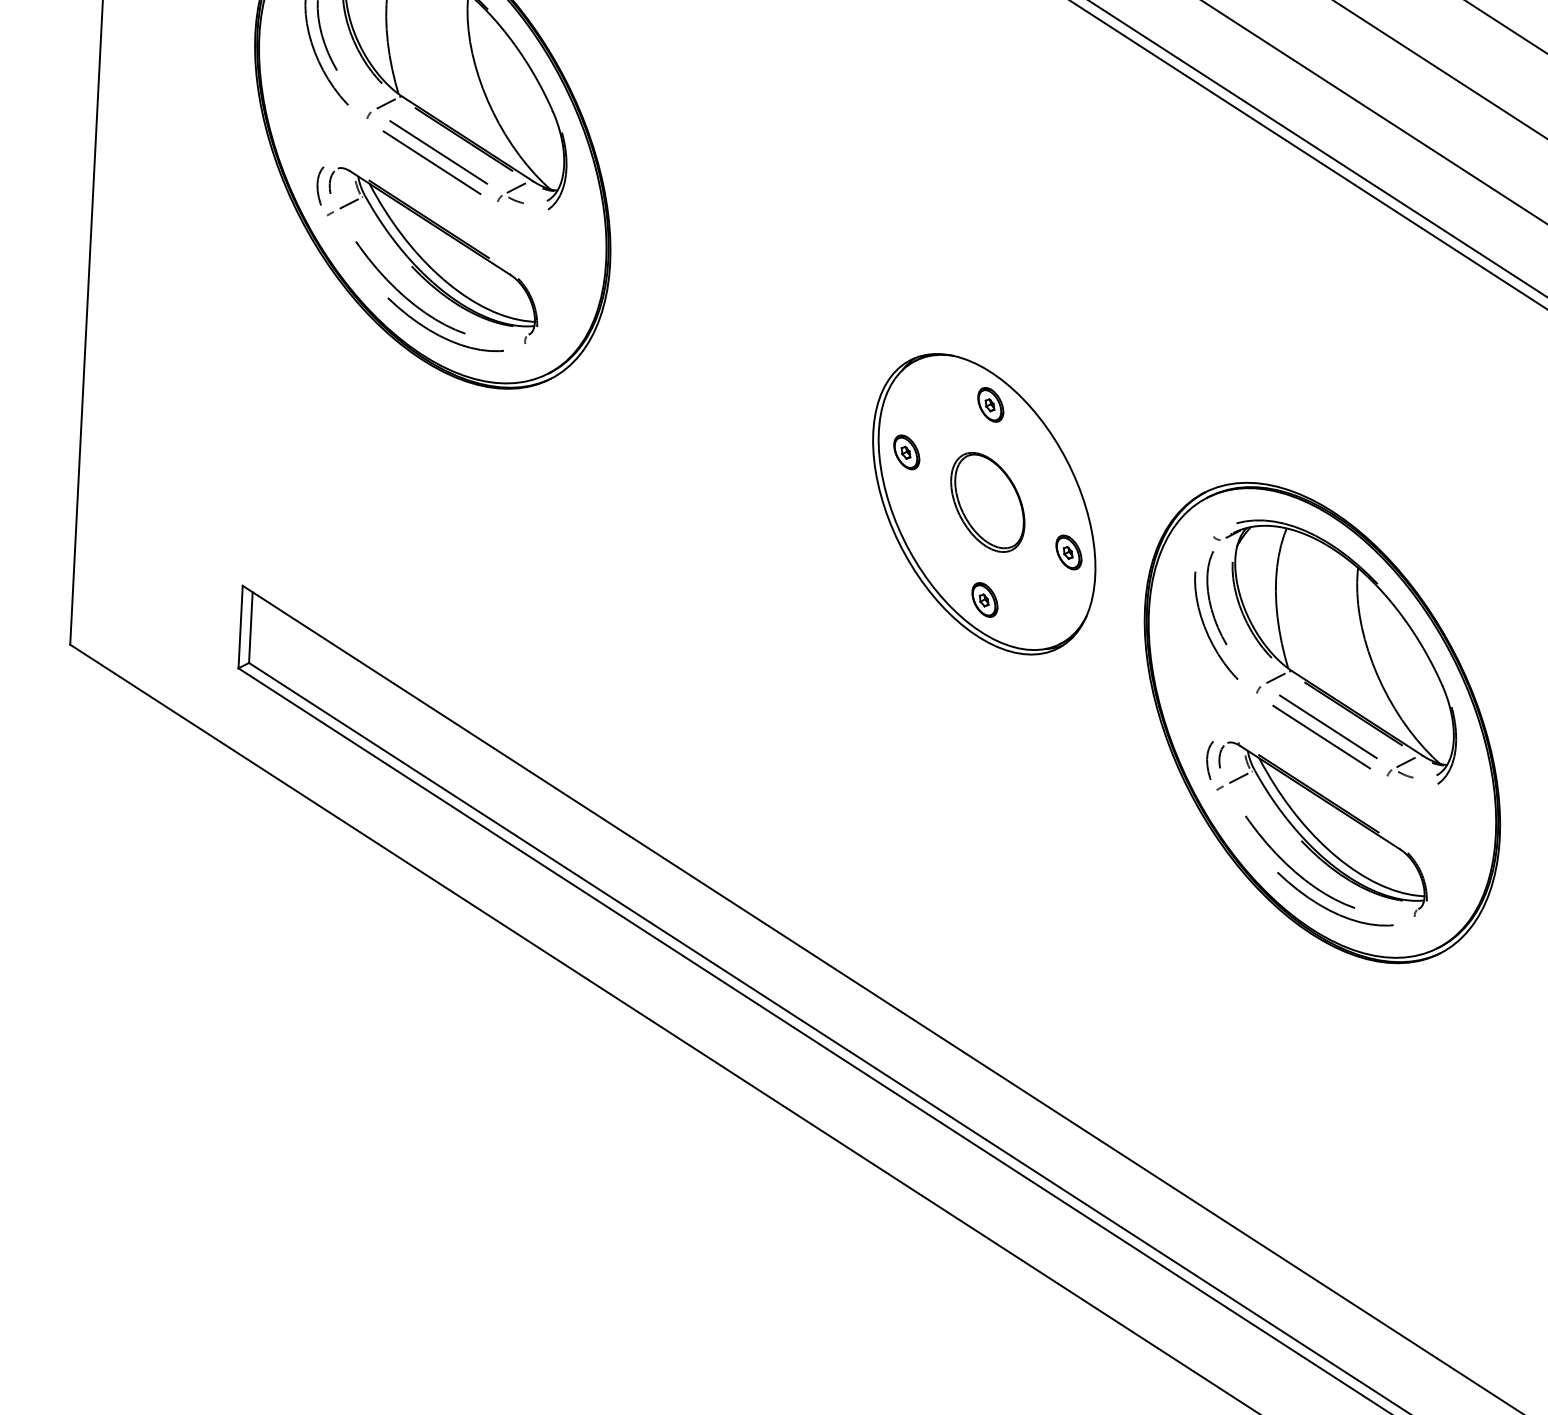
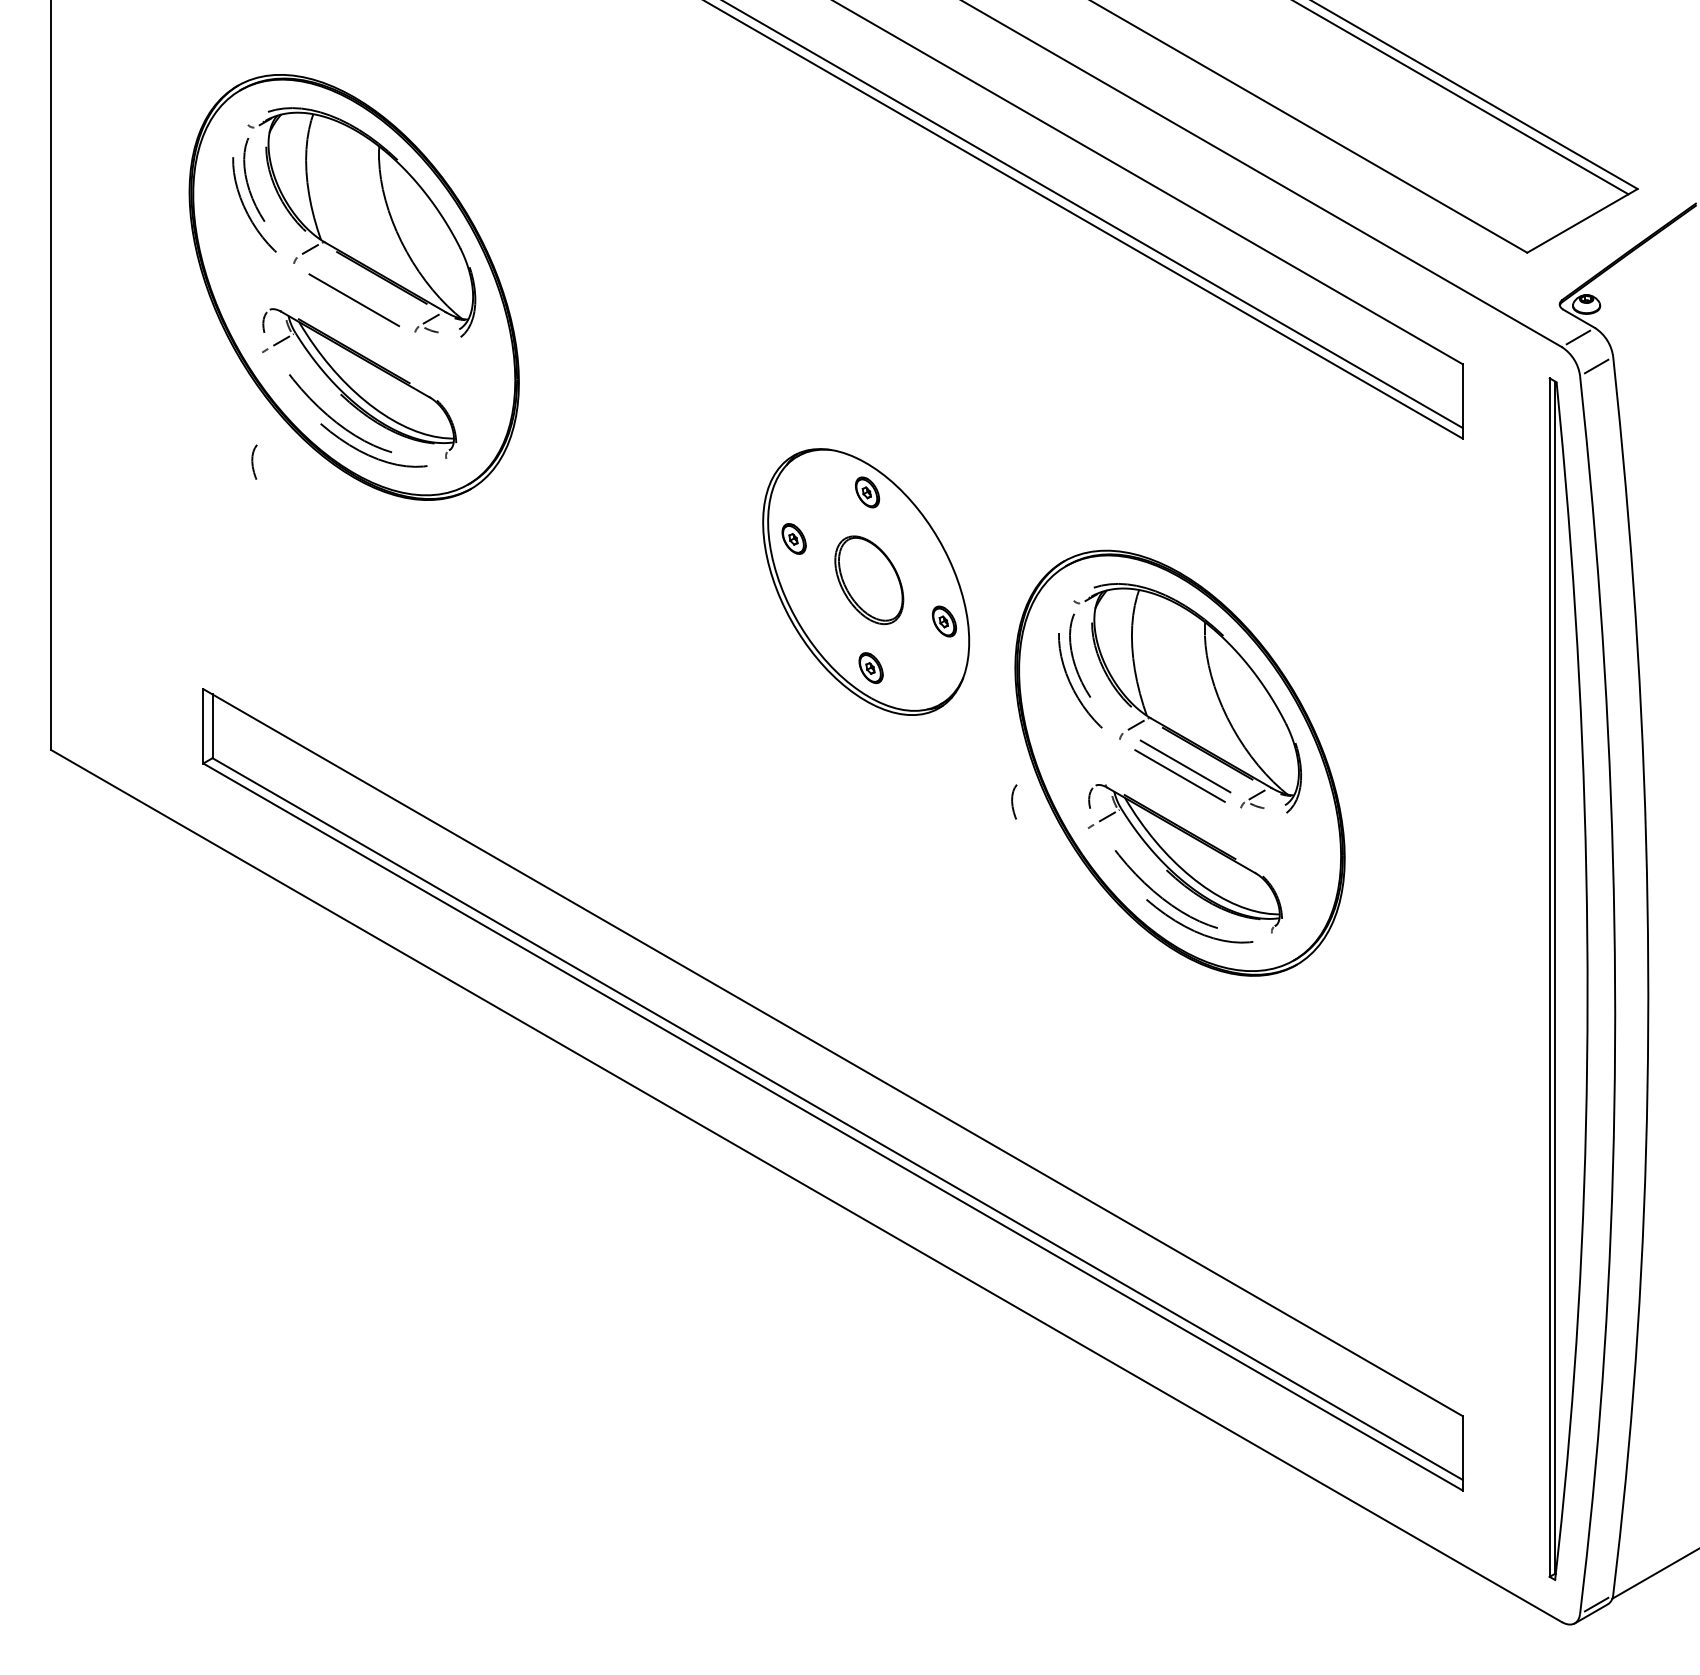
line: (438, 152) -> (359, 290), removed
curve: (318, 185) -> (253, 461), moved
curve: (1208, 760) -> (1013, 802), moved

